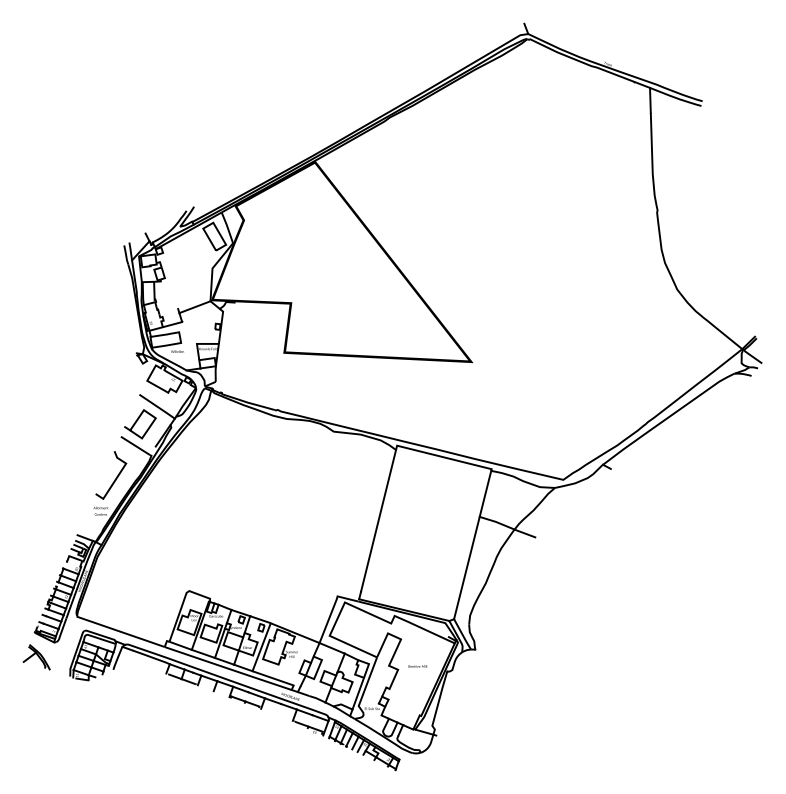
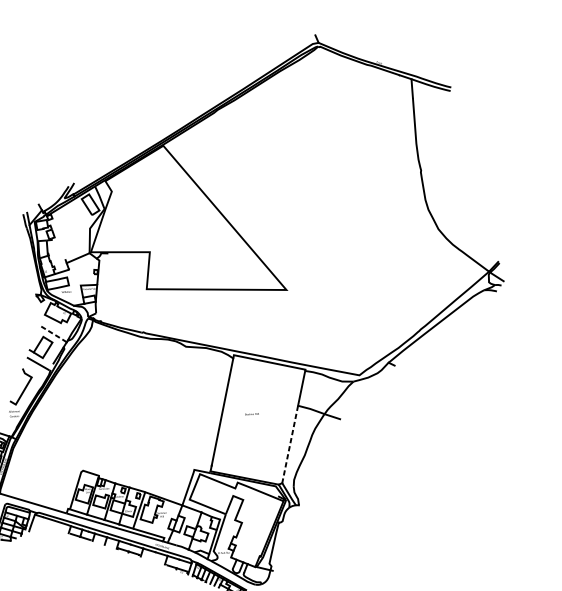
line: (157, 406) -> (53, 333), solid -> dashed
line: (466, 568) -> (289, 444), solid -> dashed
text: (417, 666) -> (251, 414), moved

